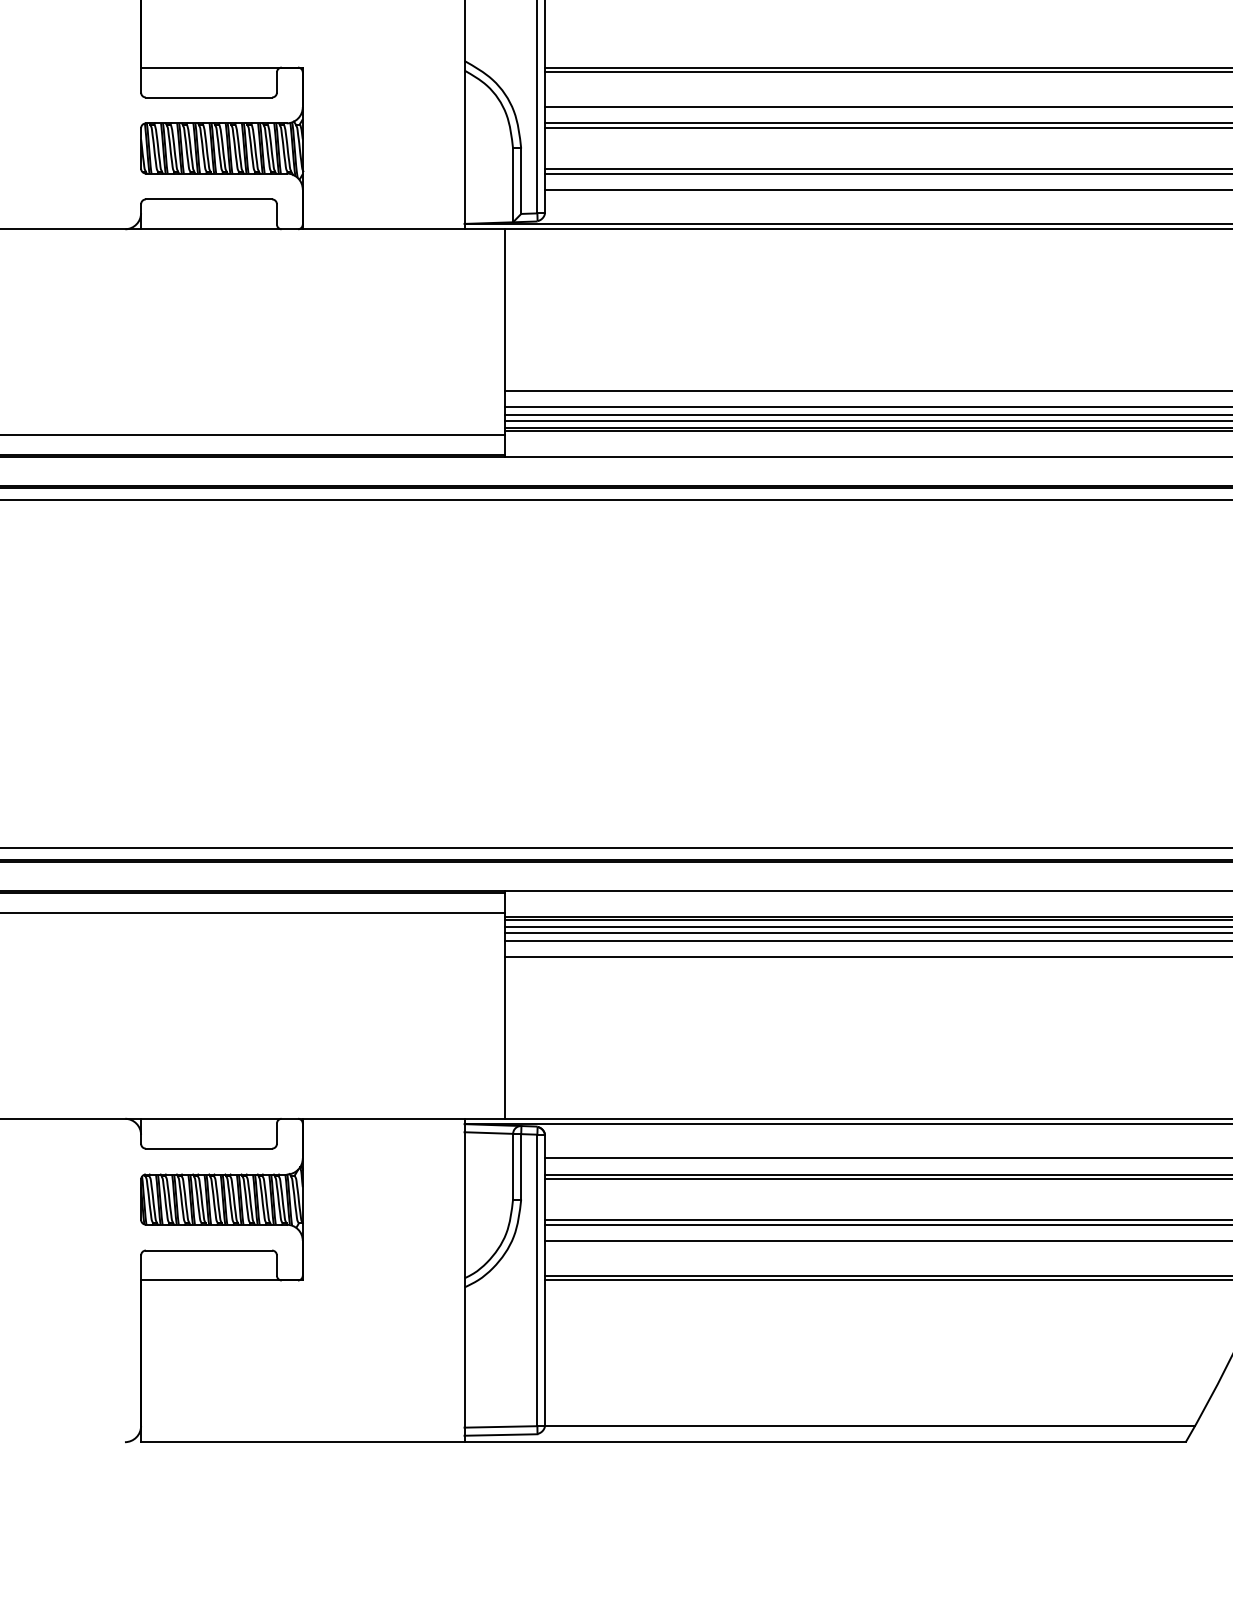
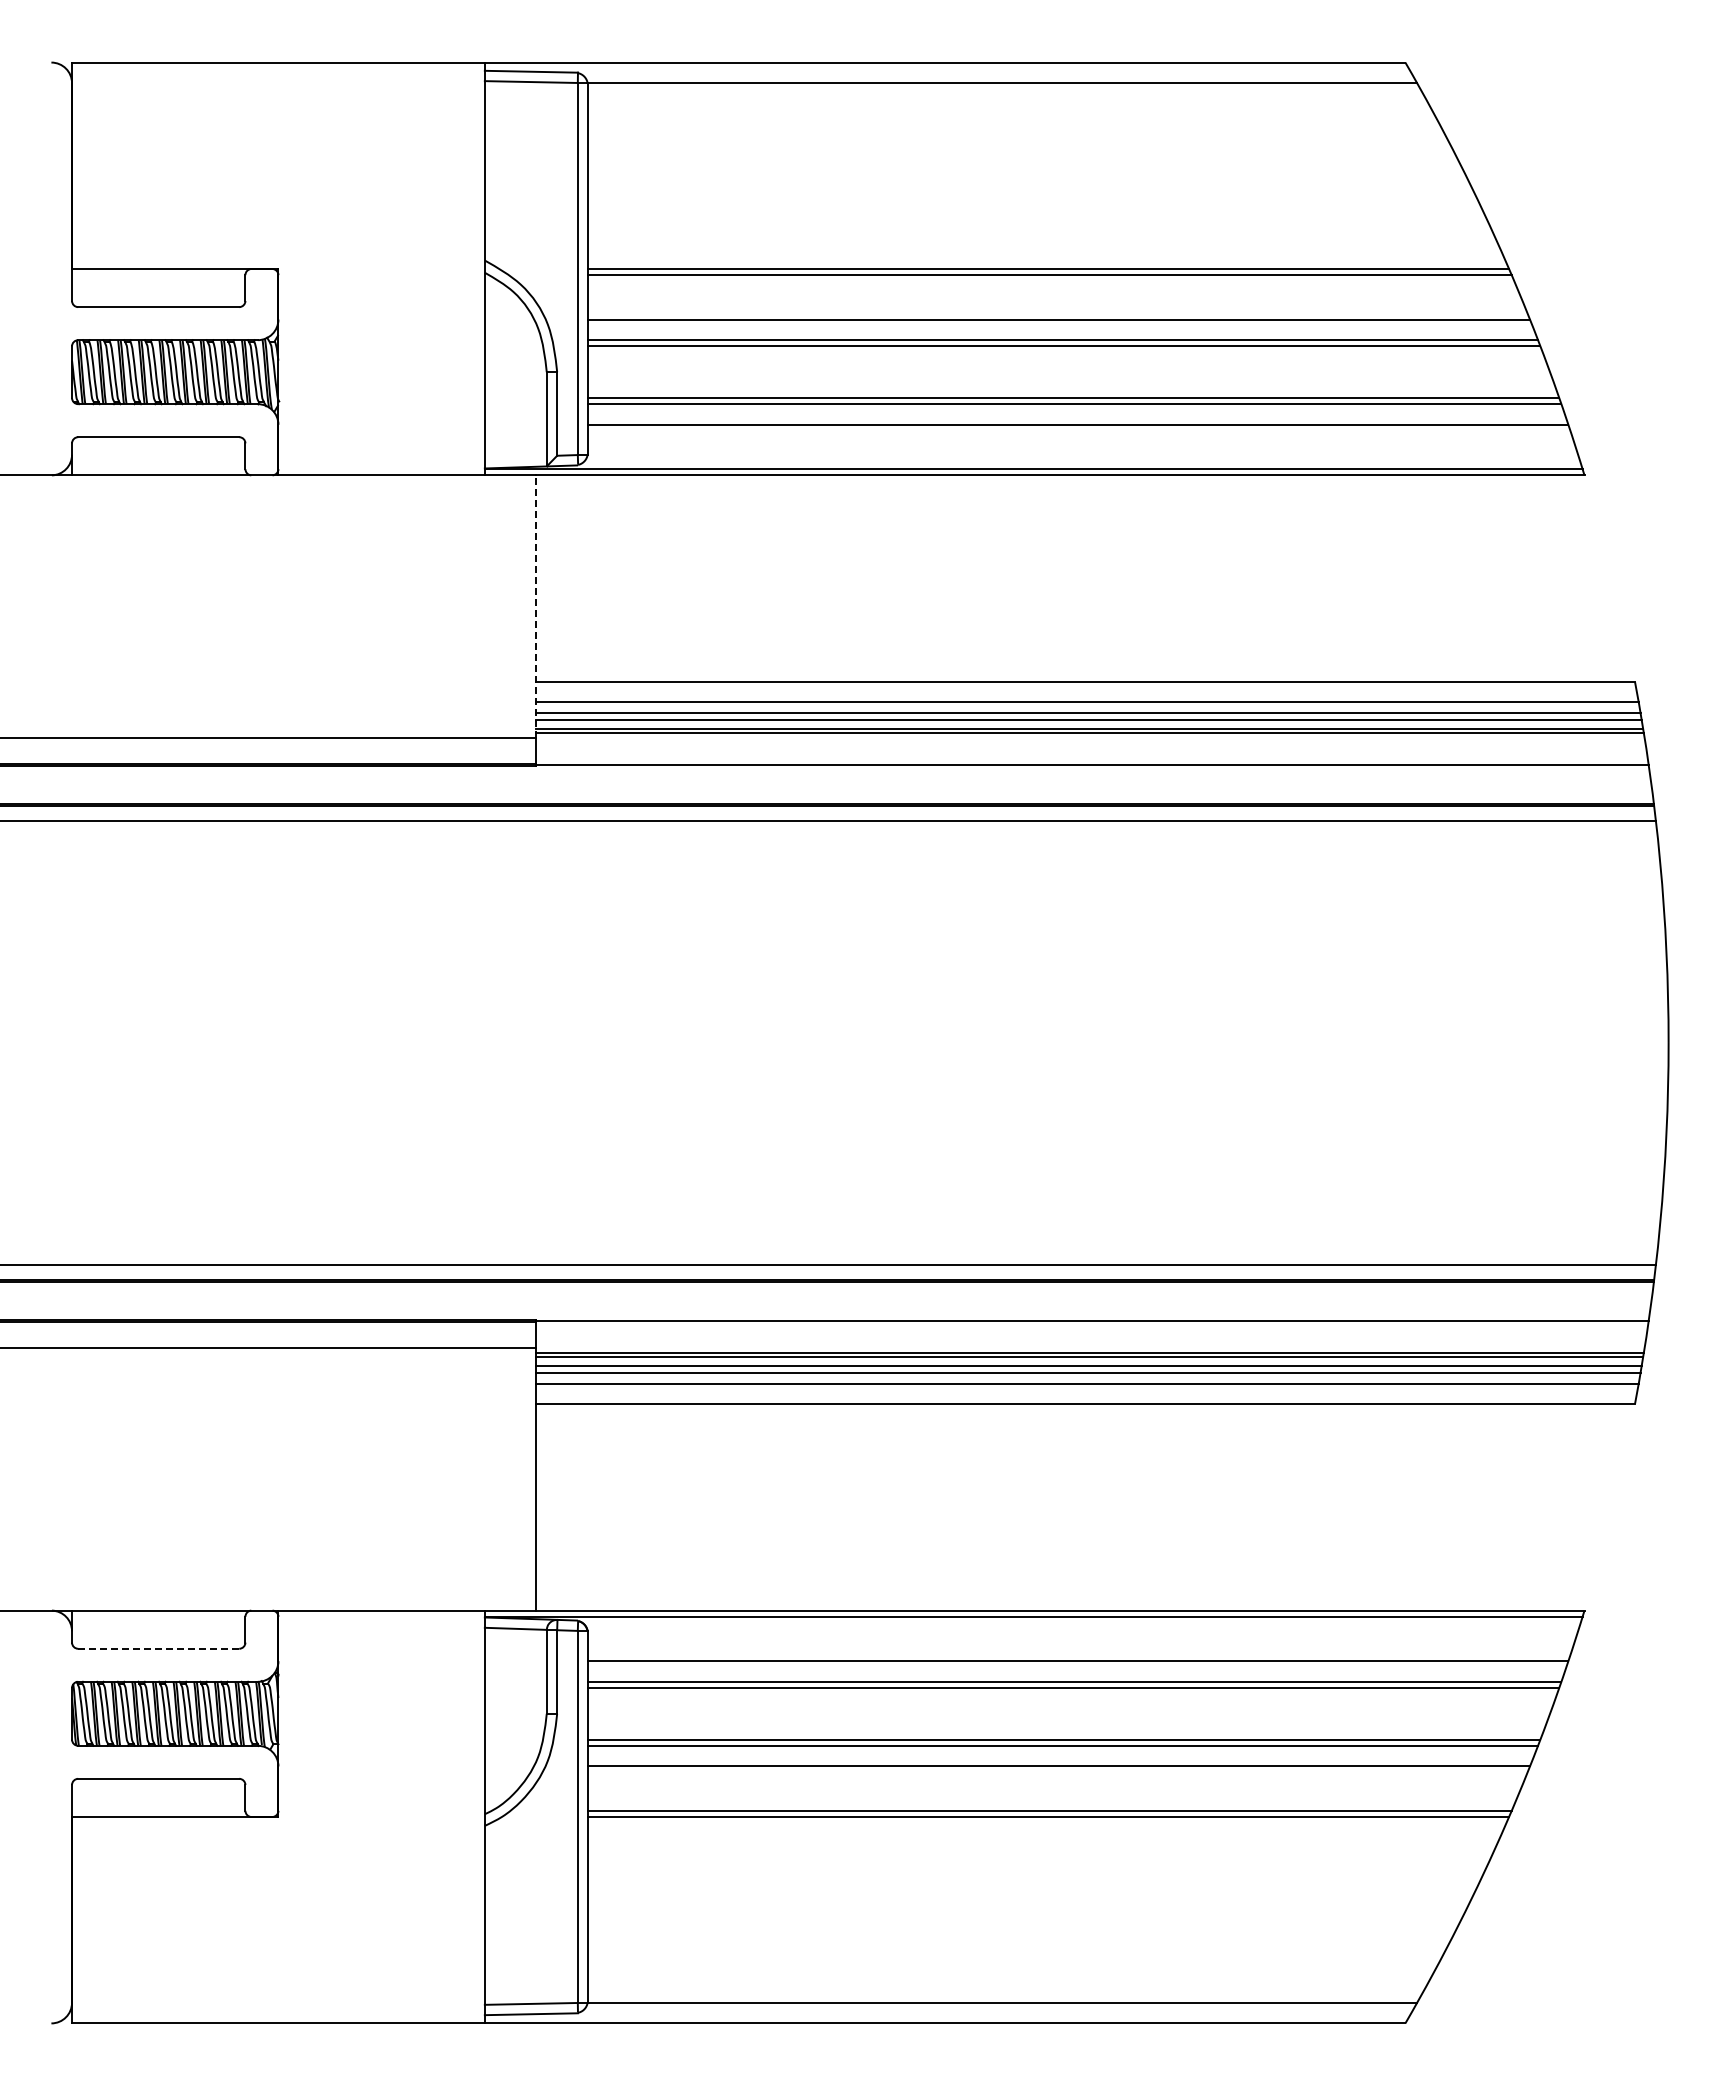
line: (505, 332) -> (536, 606), solid -> dashed
line: (208, 1148) -> (158, 1648), solid -> dashed

